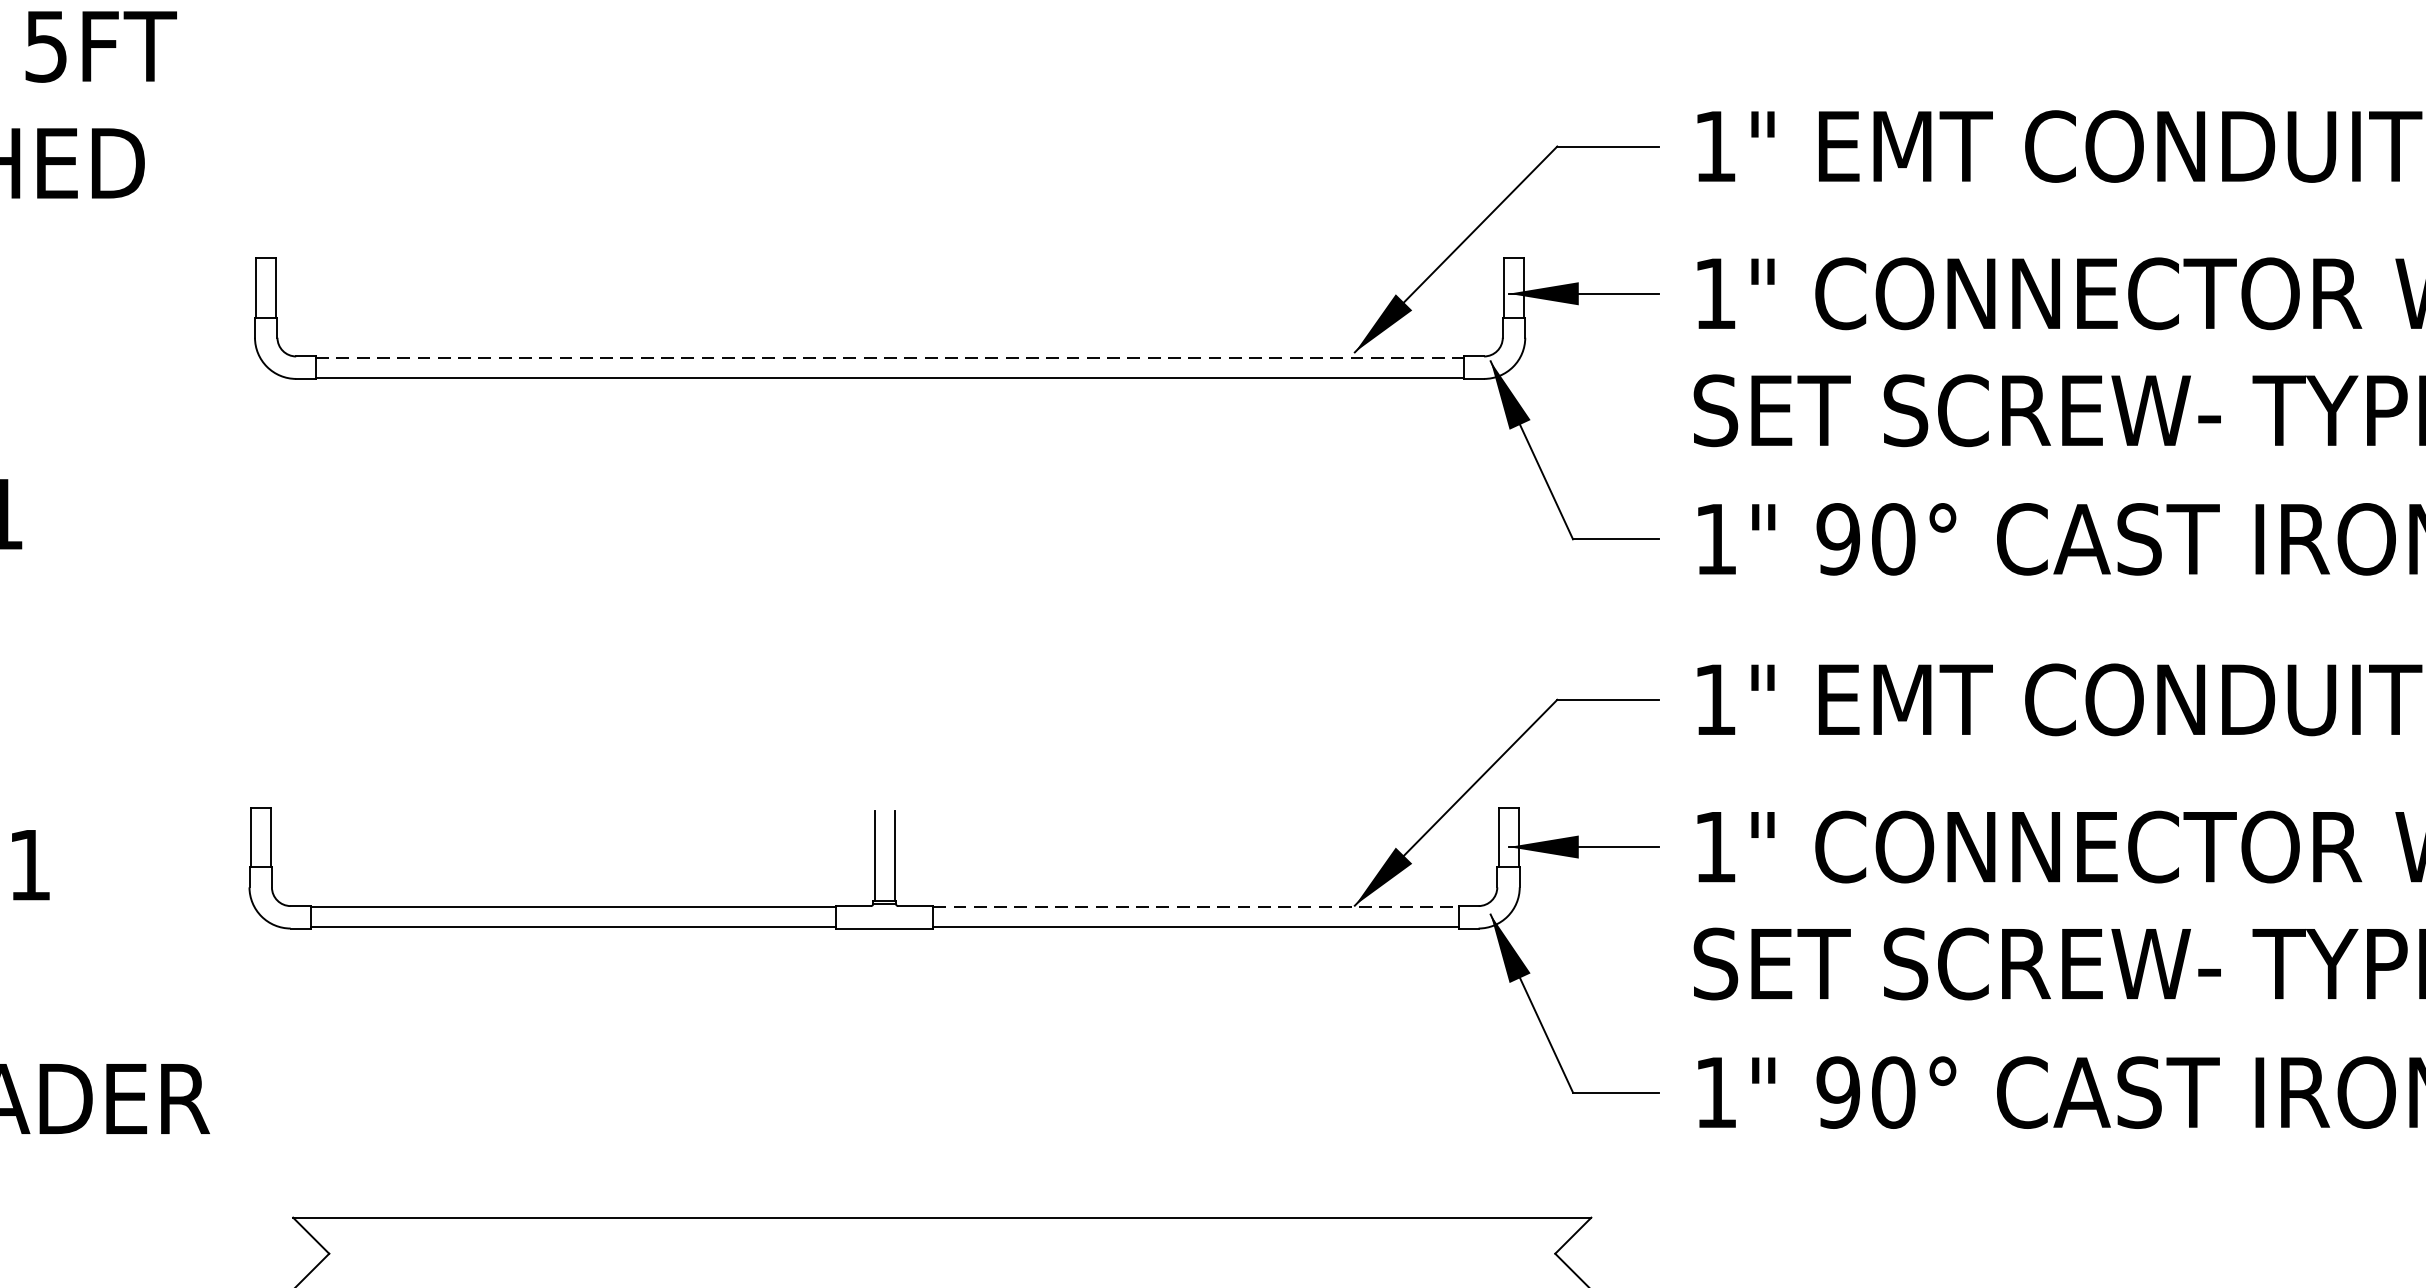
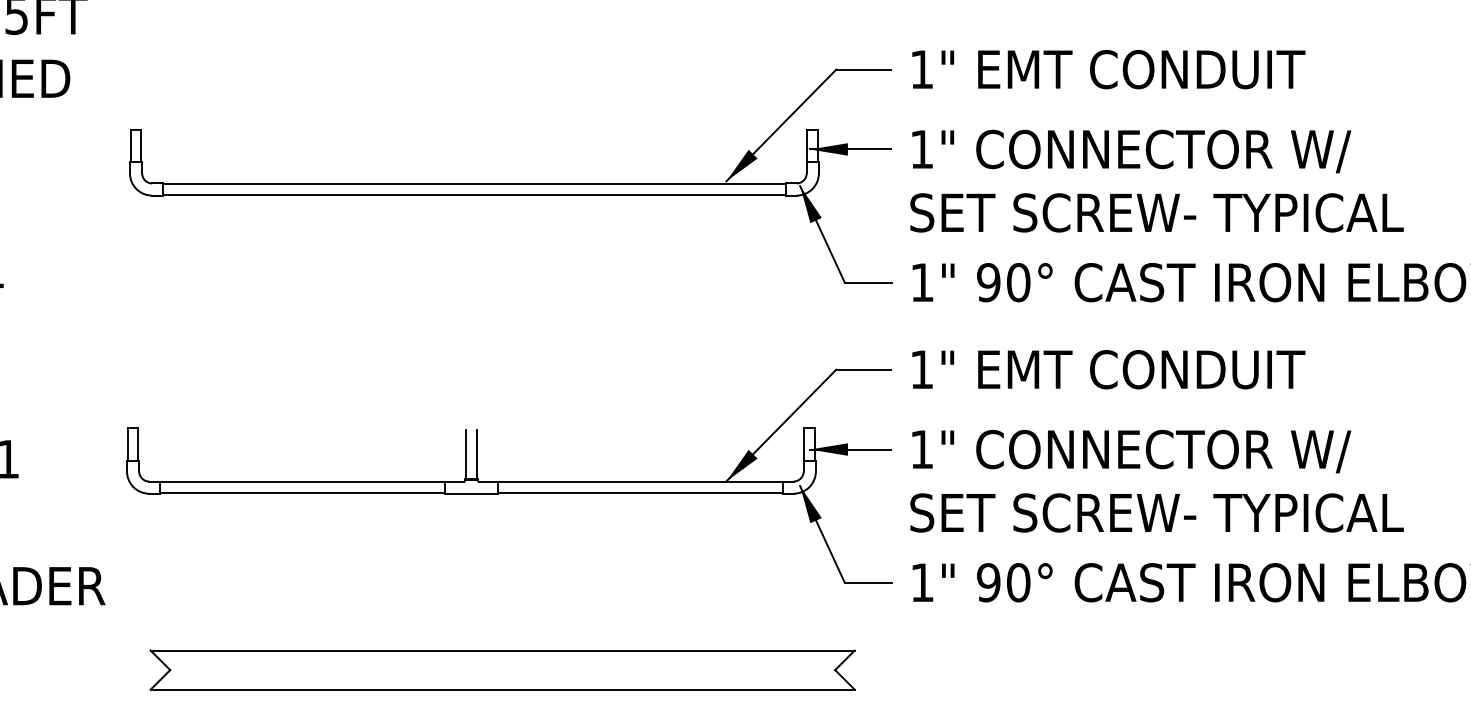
line: (890, 358) -> (474, 184), dashed -> solid
line: (1196, 907) -> (640, 482), dashed -> solid

